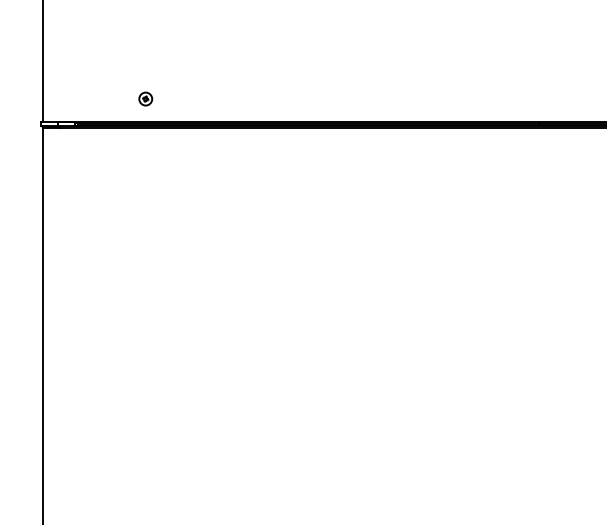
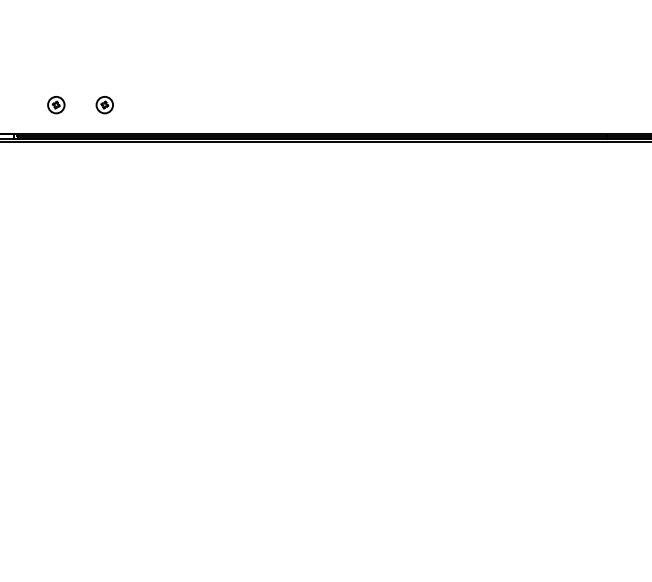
part: (107, 98) -> (55, 104), added

